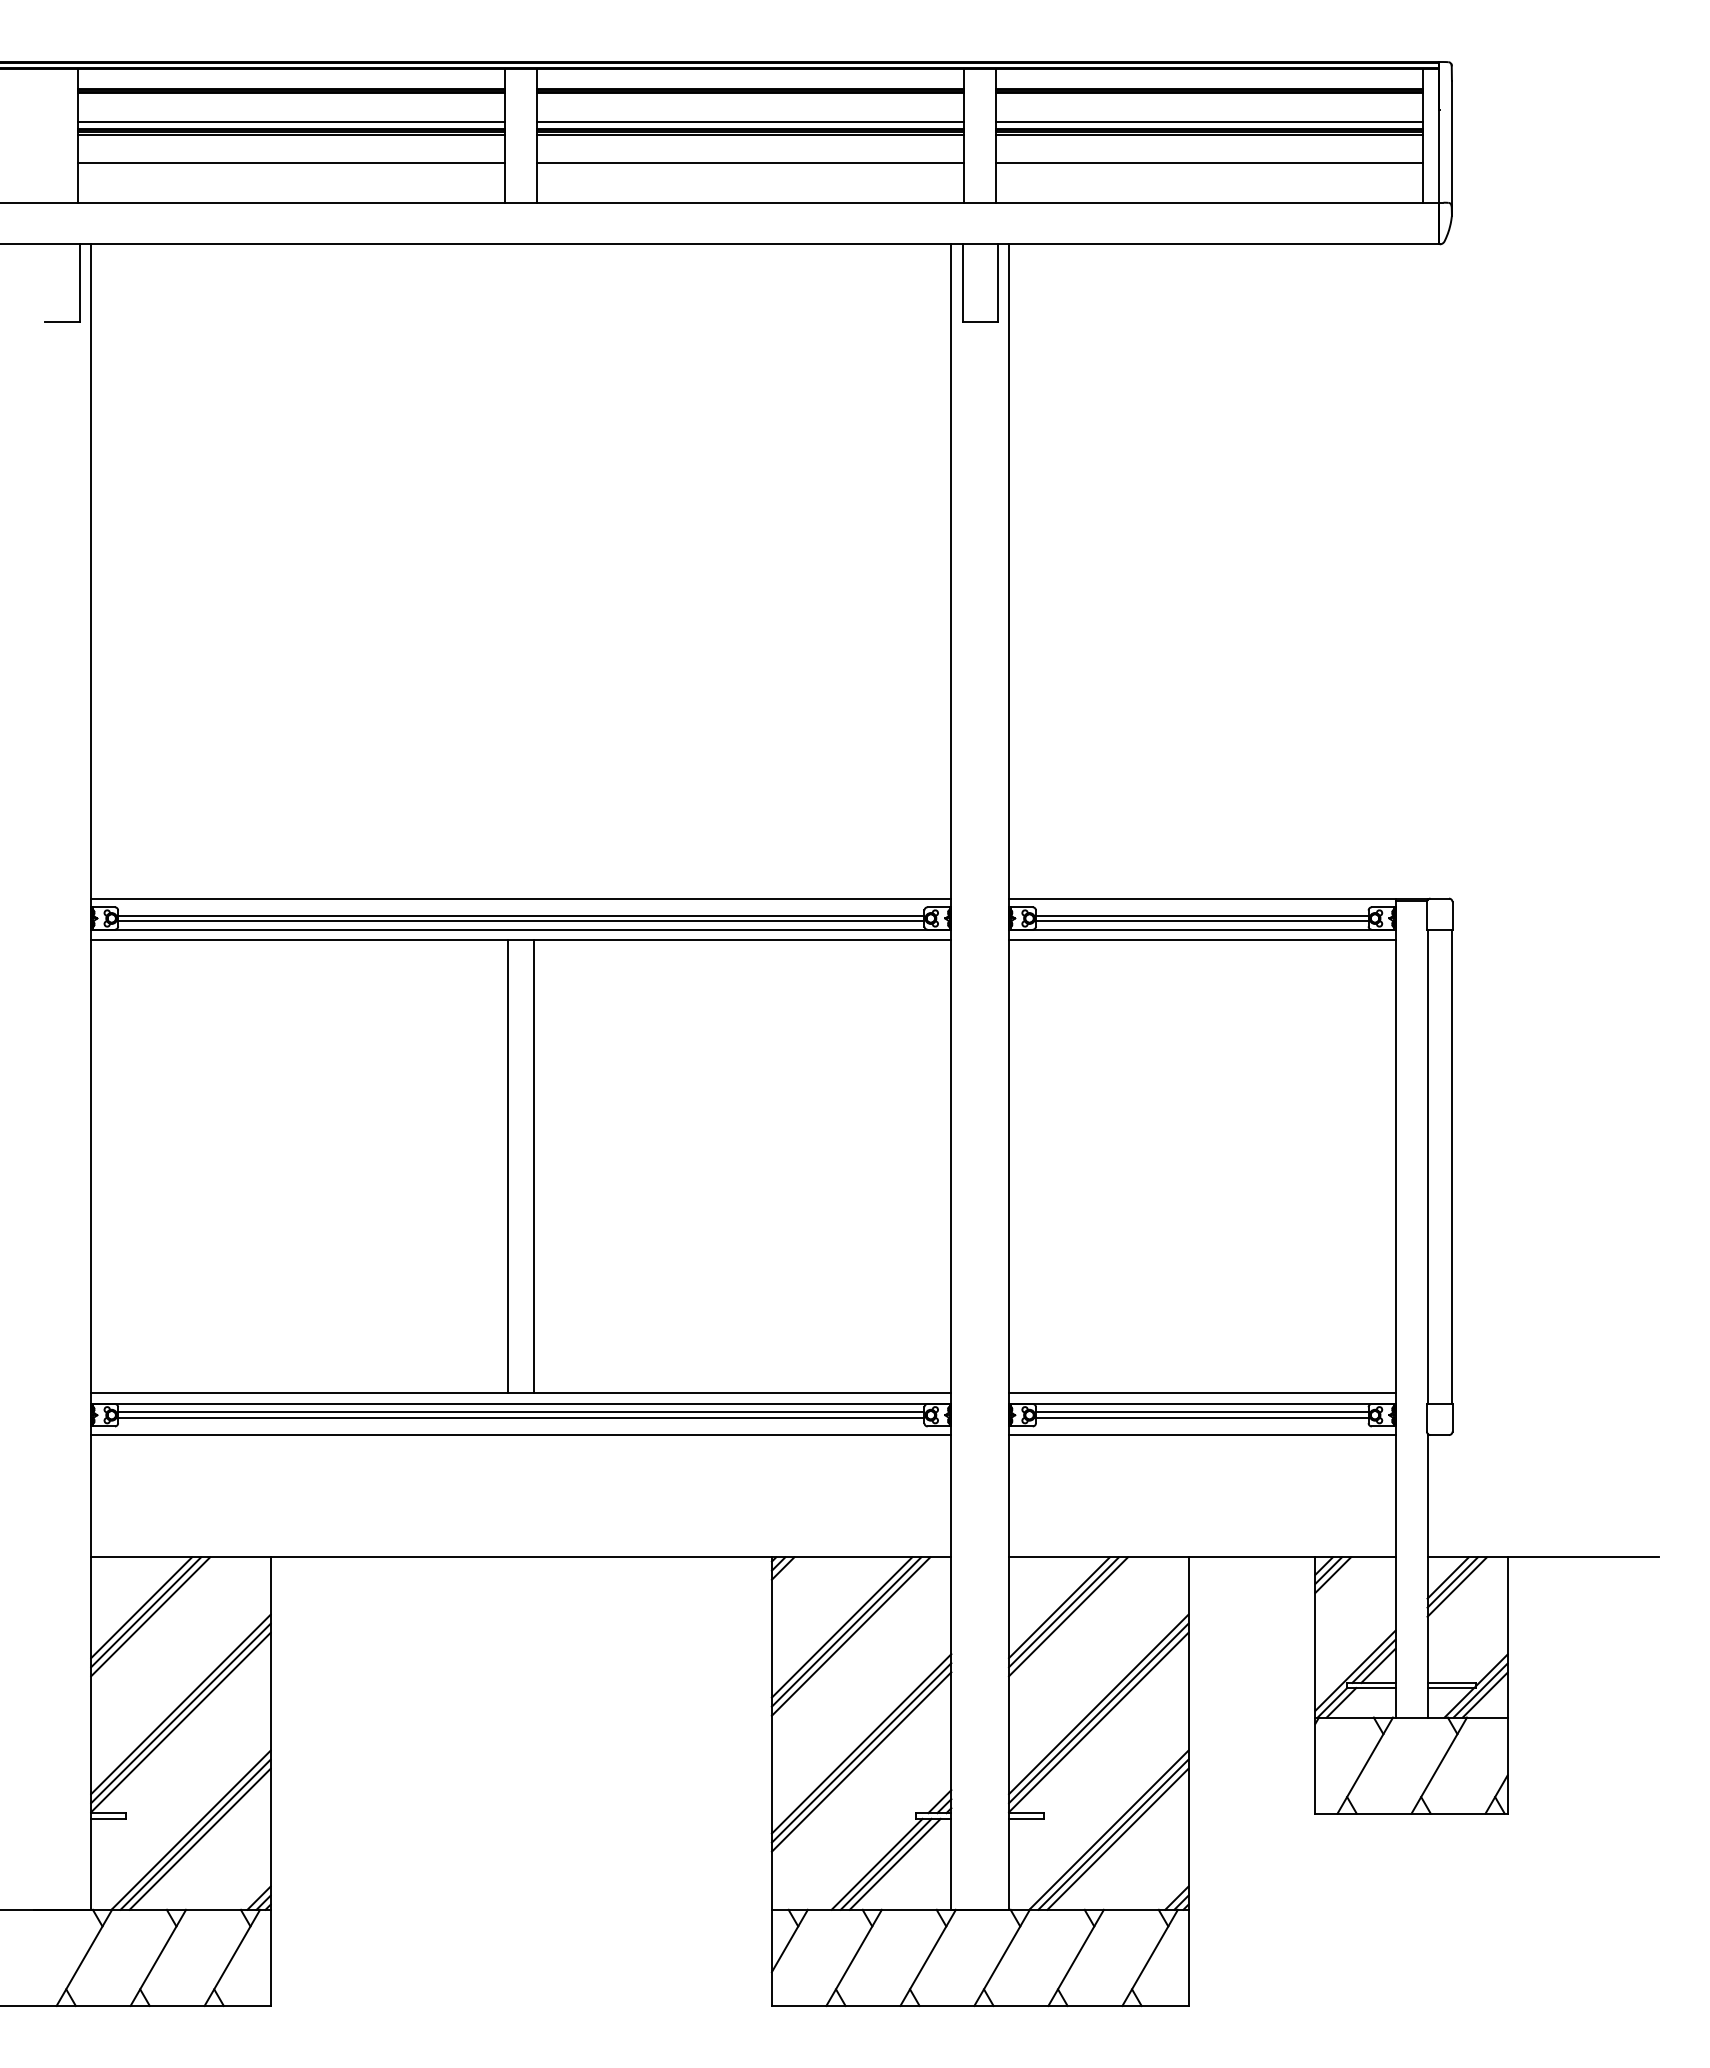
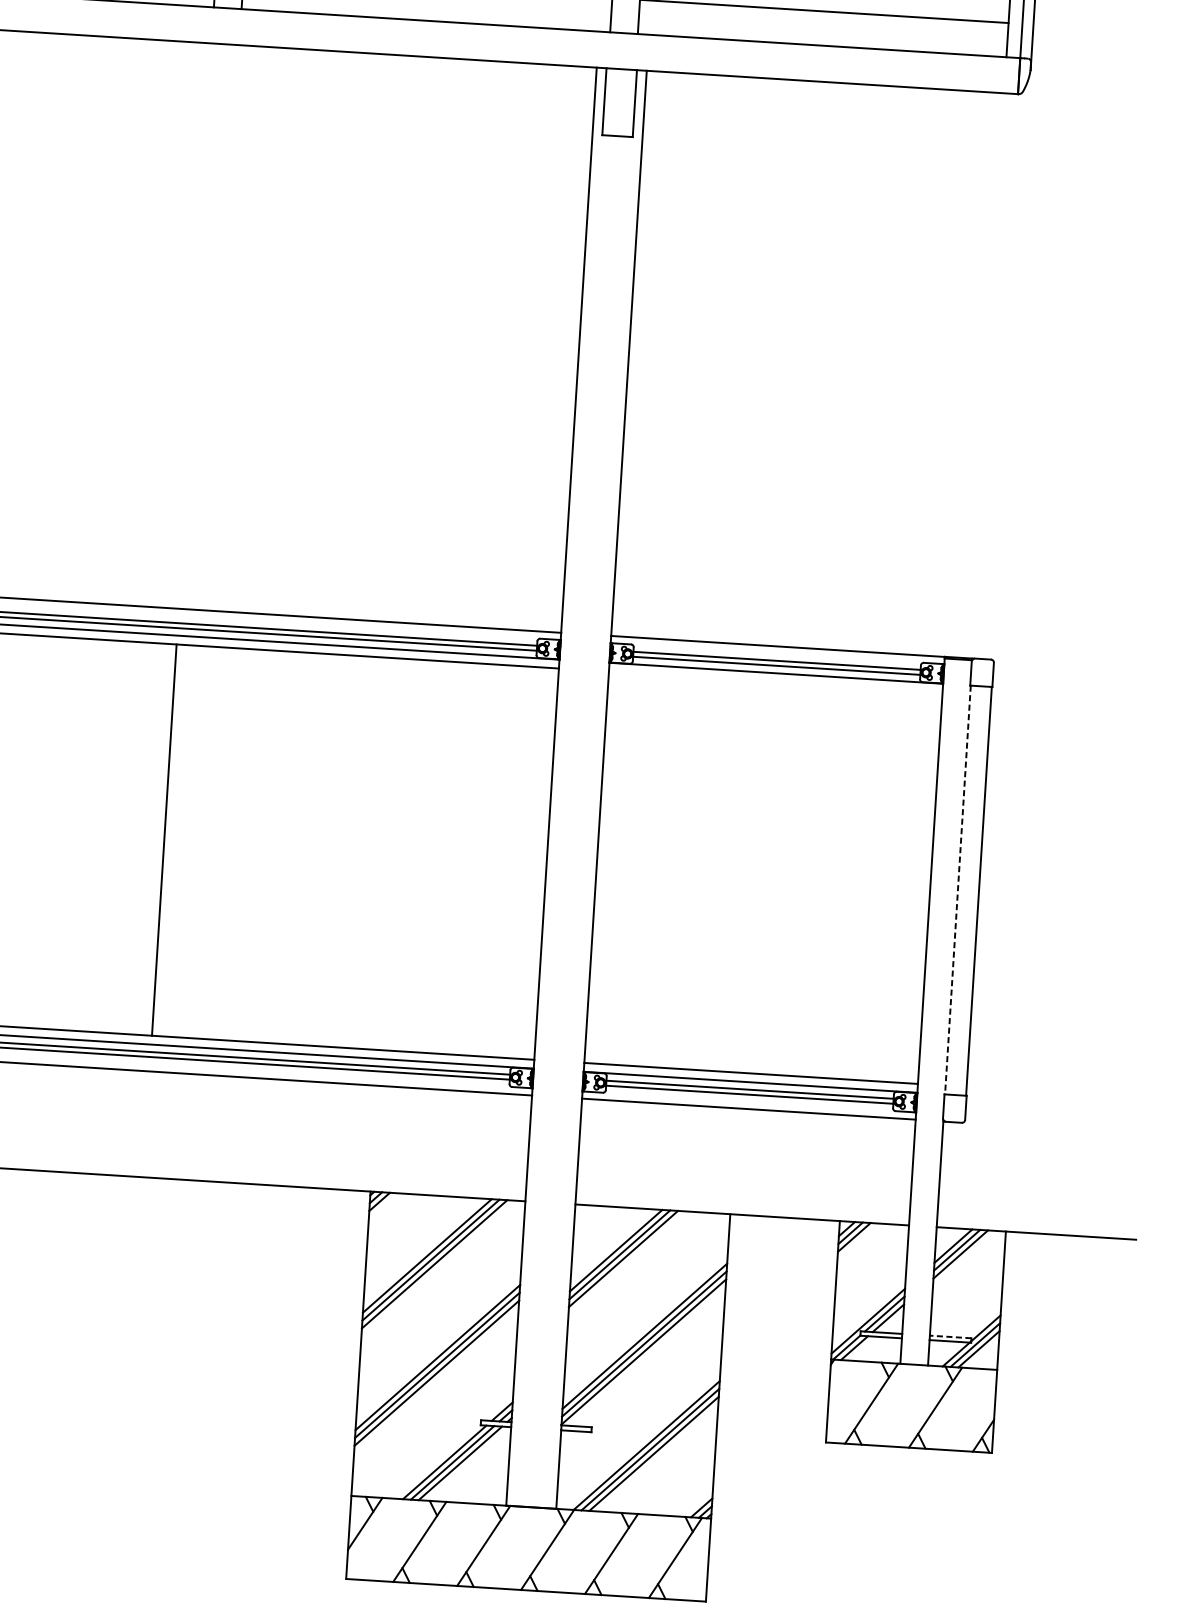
line: (1202, 940) -> (775, 682), removed
line: (534, 1166) -> (186, 841), removed
line: (1427, 1166) -> (957, 889), solid -> dashed
line: (1451, 1682) -> (950, 1336), solid -> dashed

